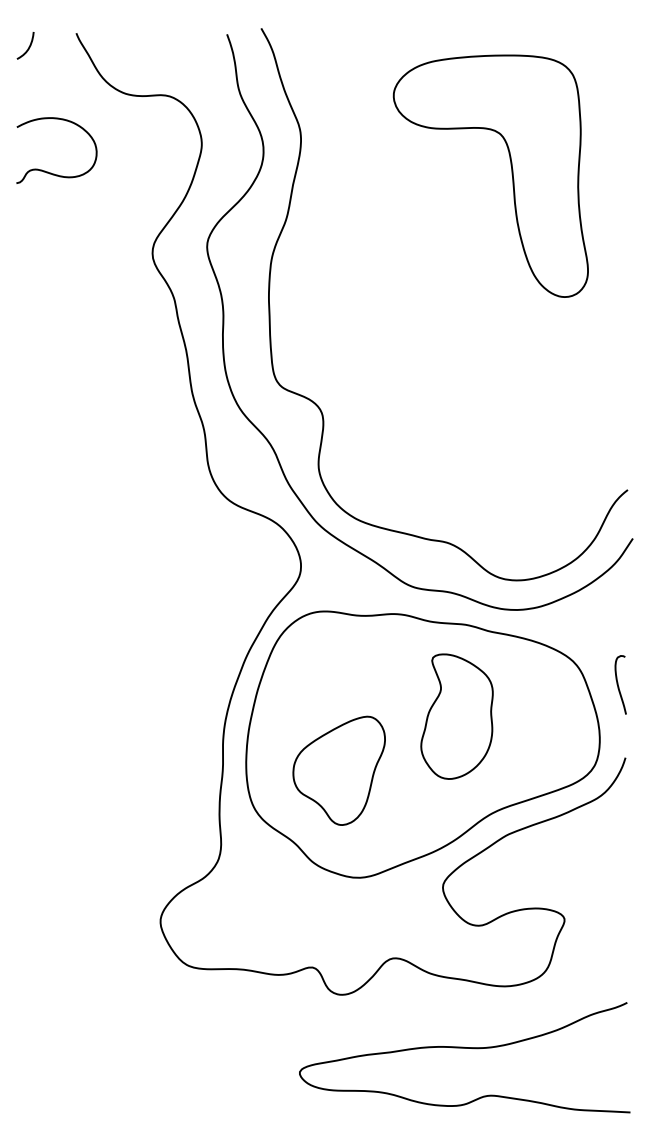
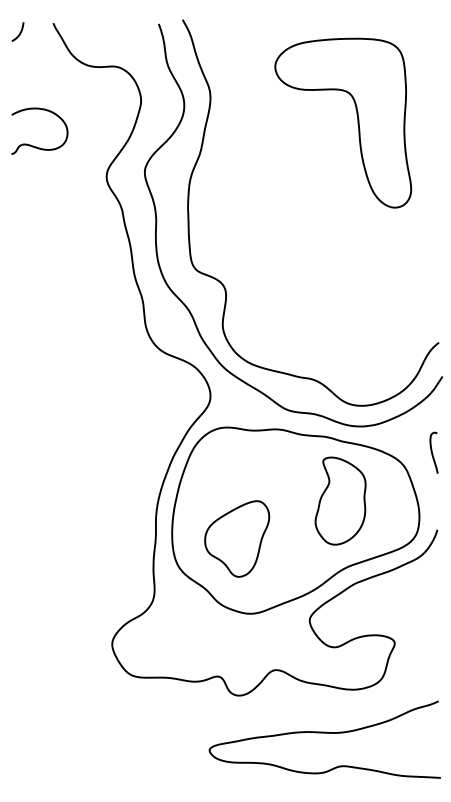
curve: (47, 170) -> (33, 145), moved
curve: (618, 684) -> (432, 452), moved
part: (456, 715) -> (340, 500), moved

